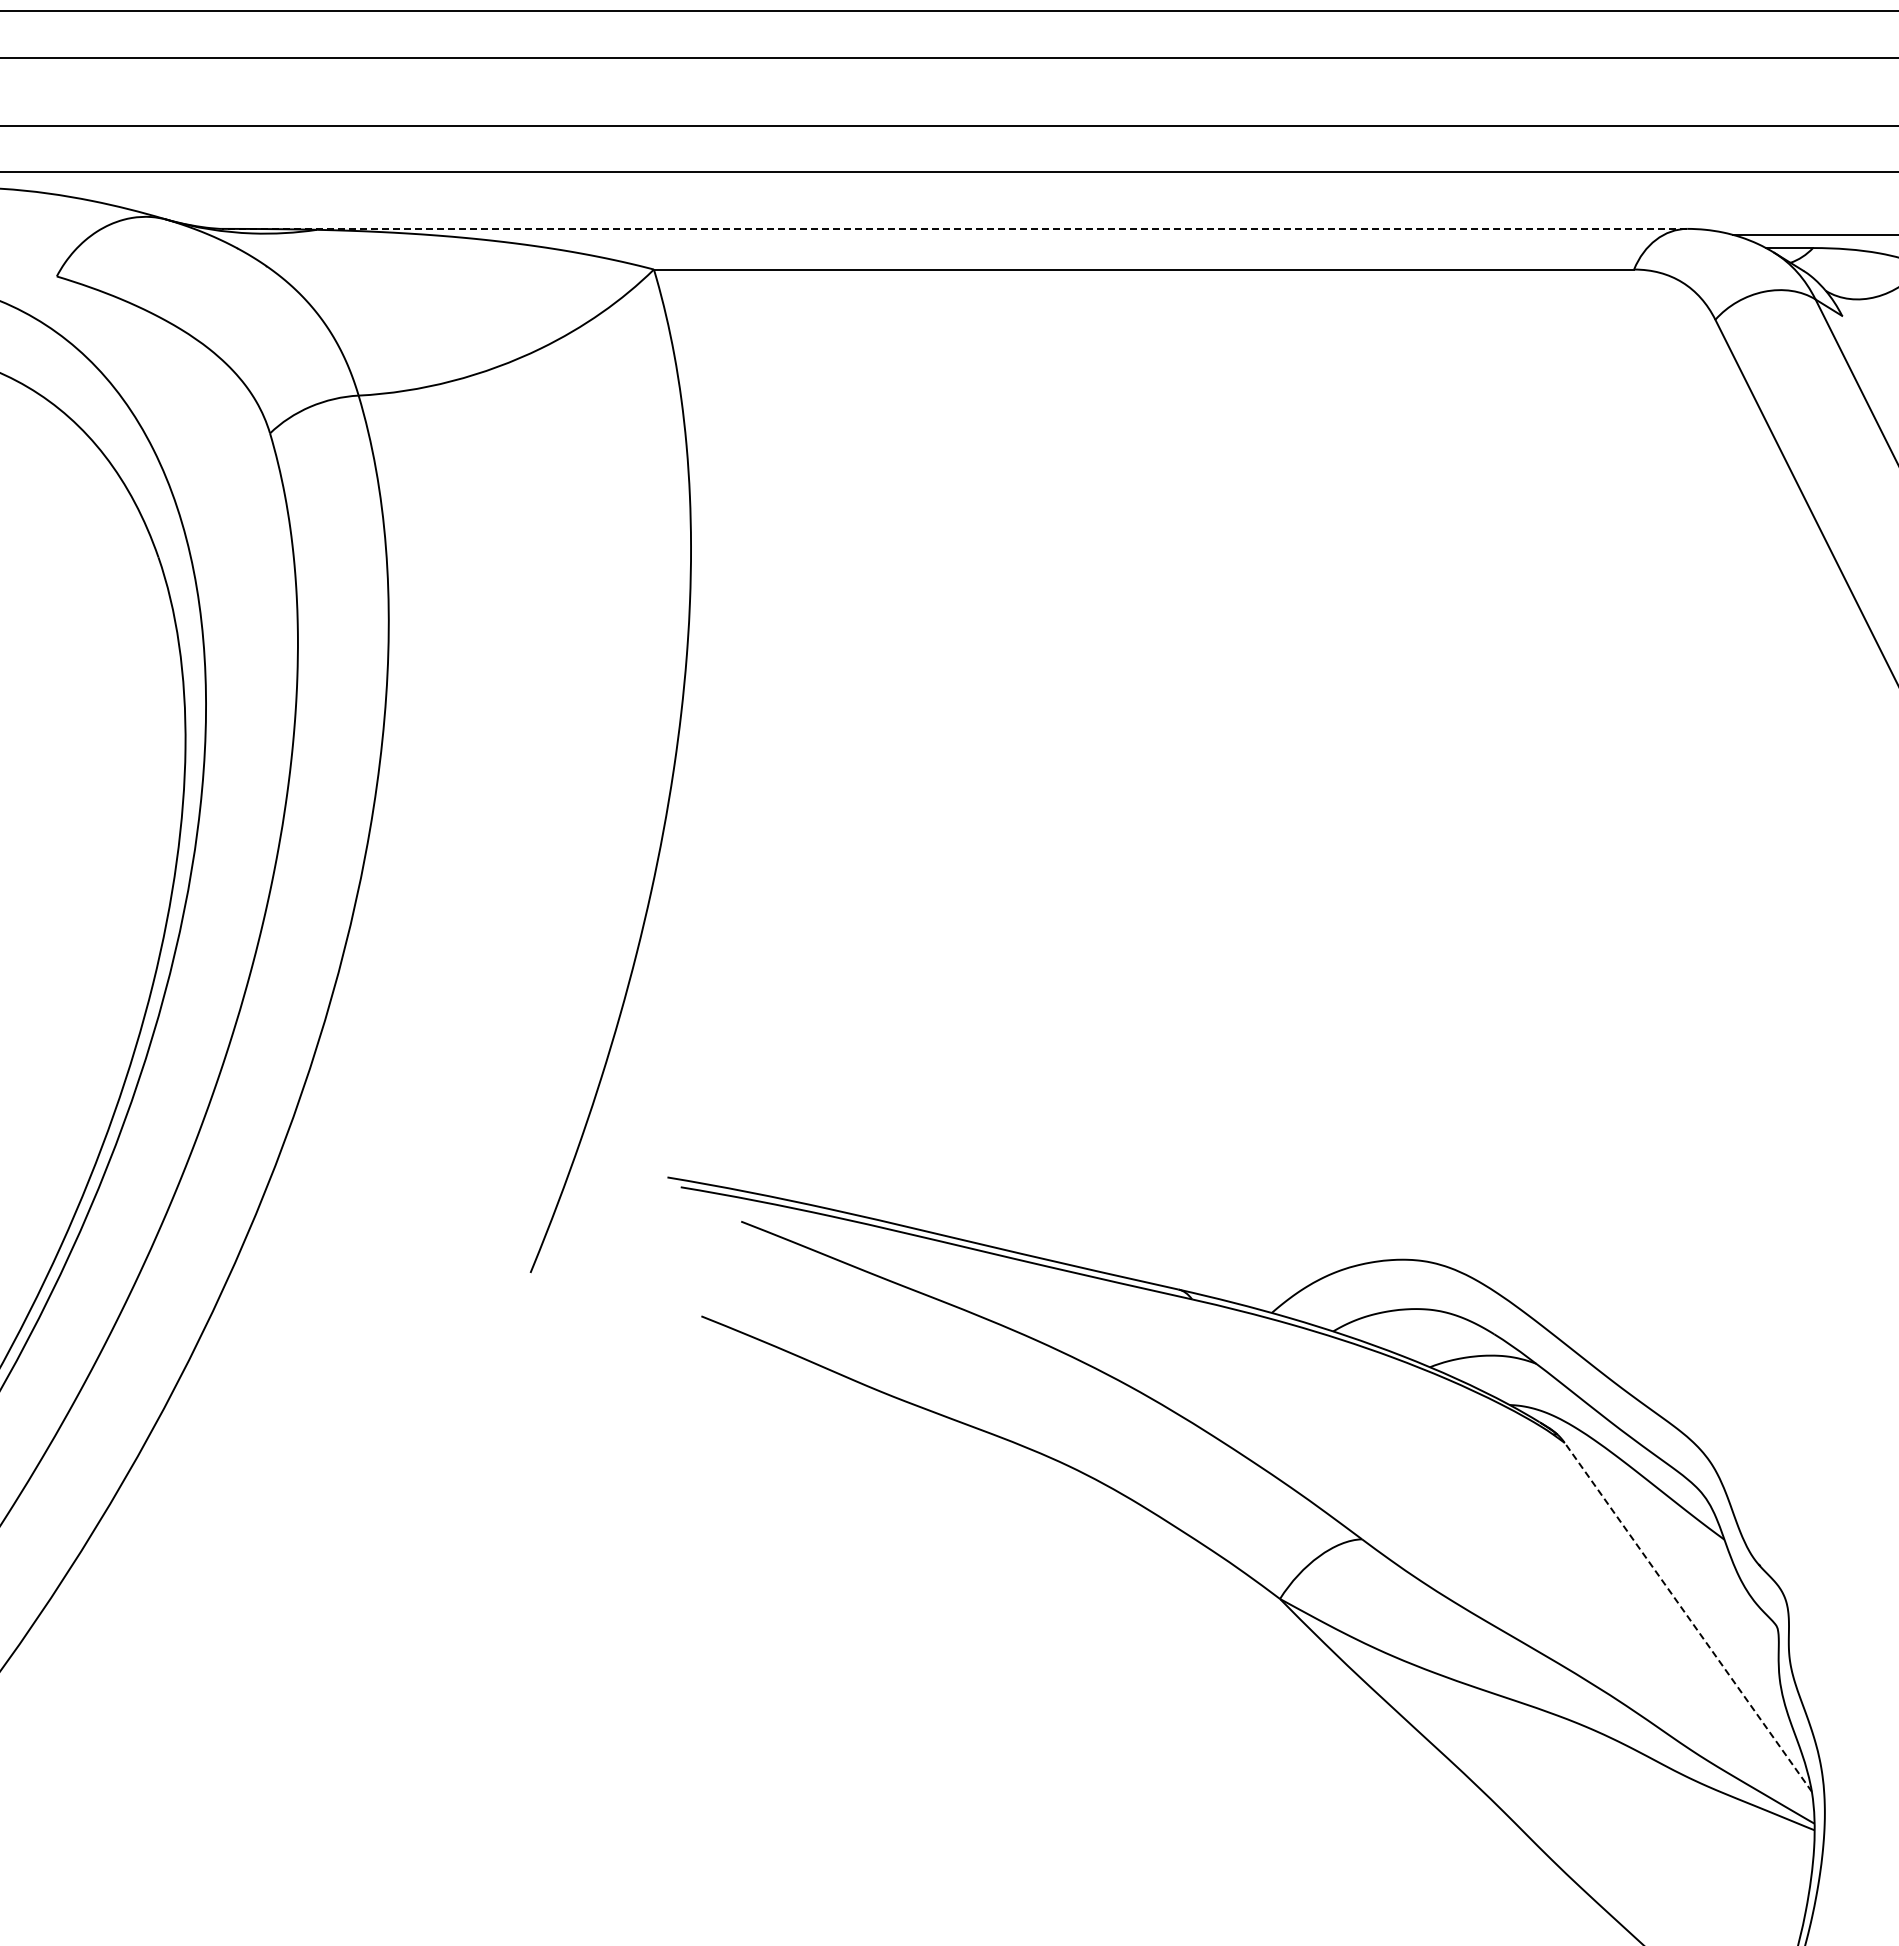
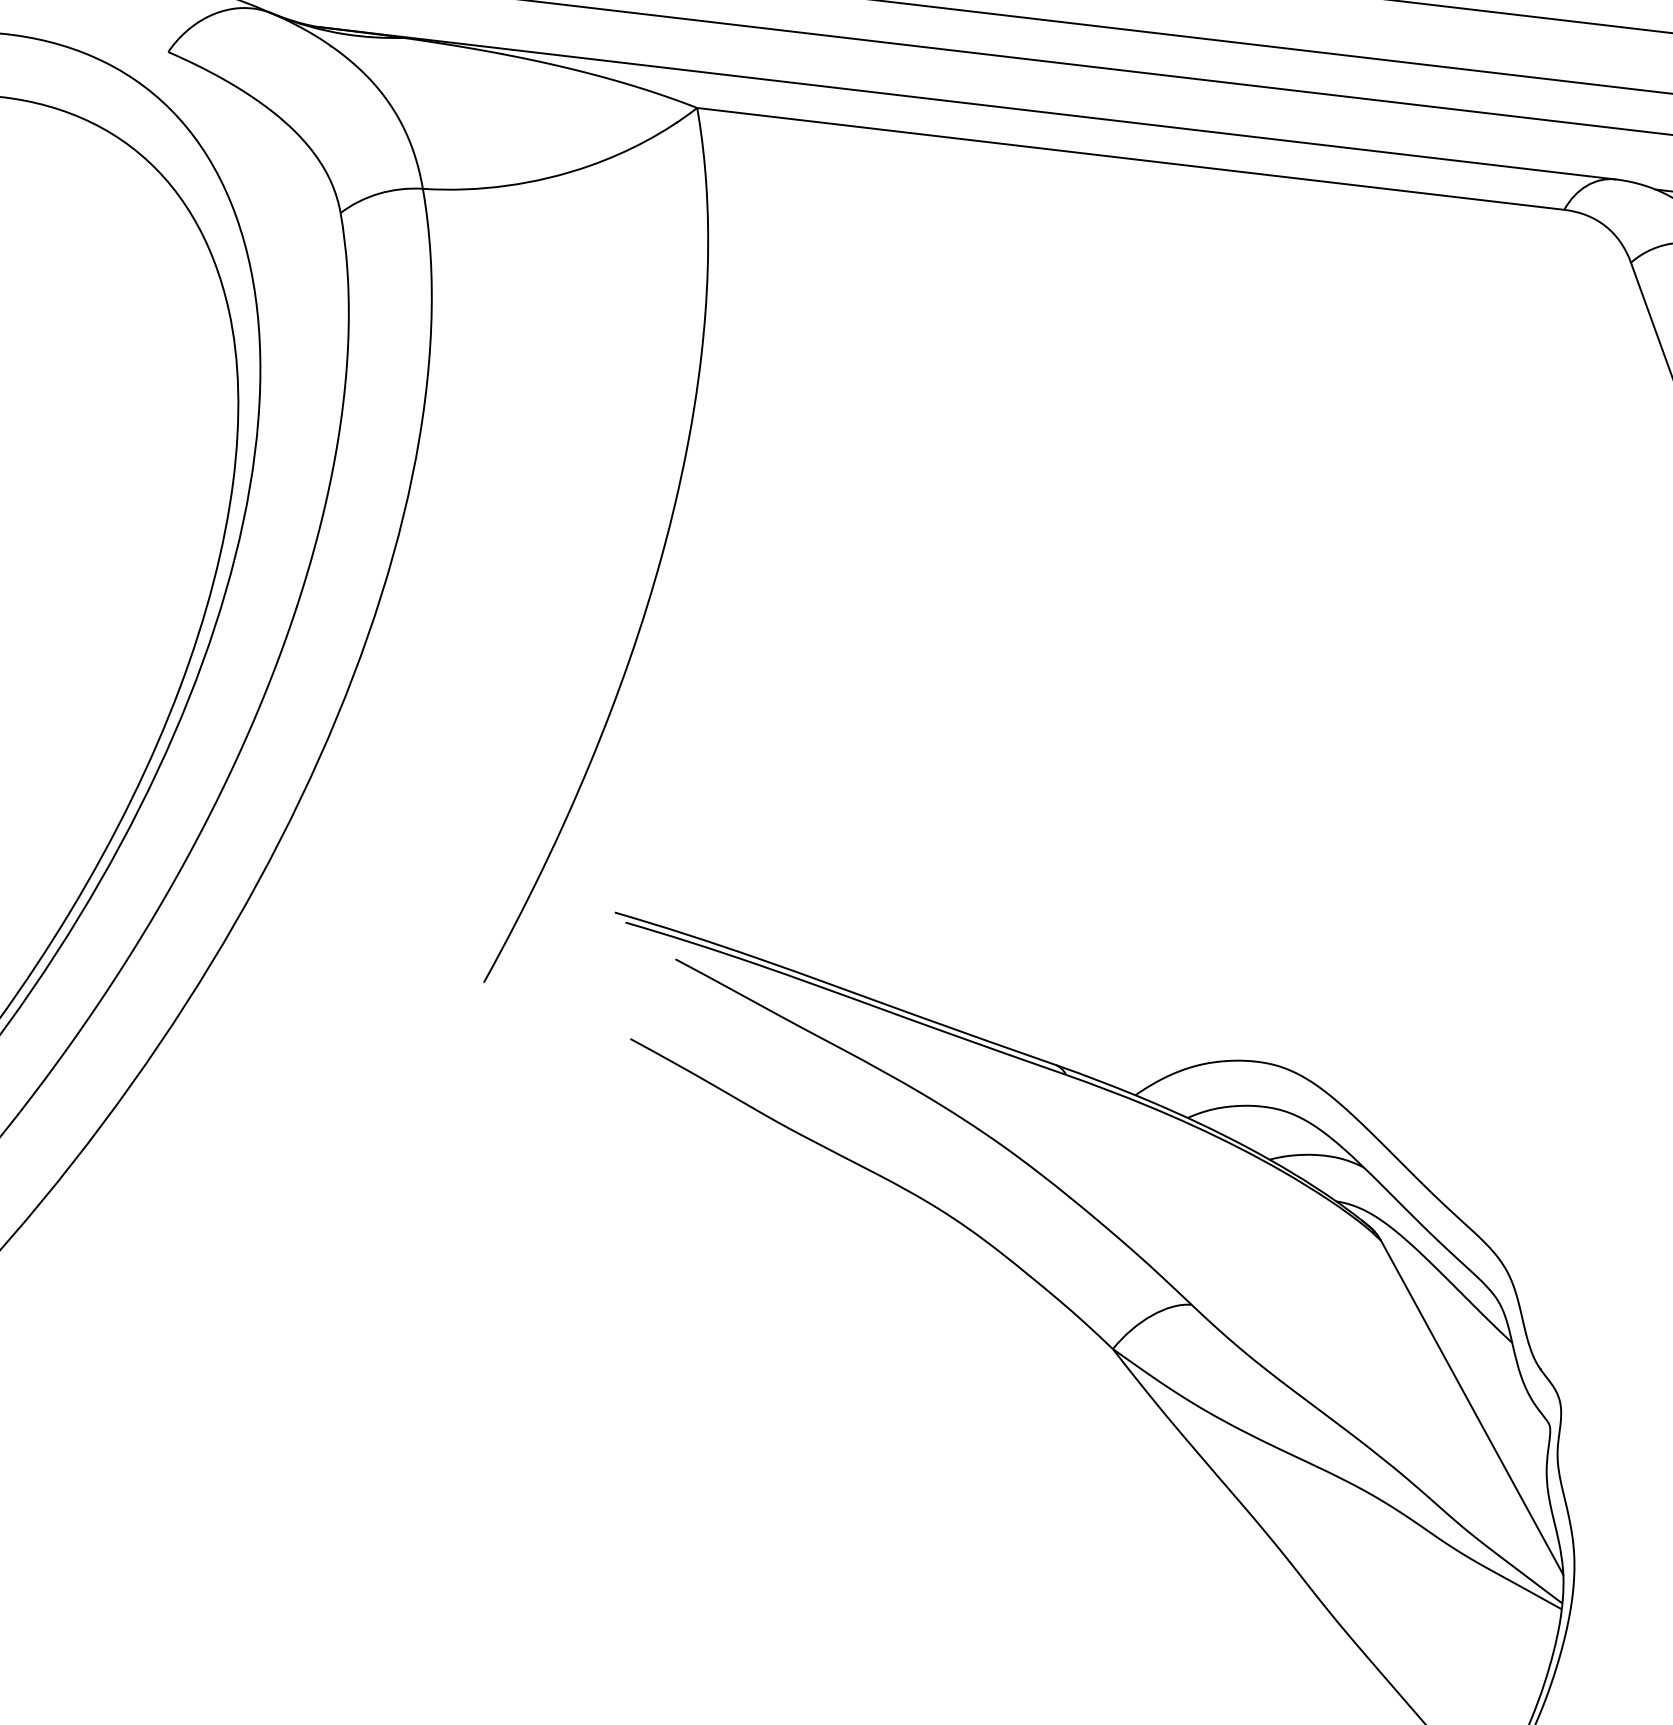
line: (954, 228) -> (967, 102), dashed -> solid
line: (1688, 1617) -> (1472, 1407), dashed -> solid

